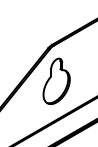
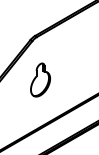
part: (56, 80) -> (40, 79), size x0.6

